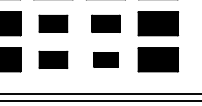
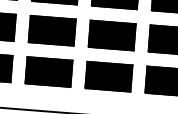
part: (53, 23) -> (52, 30), size x1.43
part: (105, 23) -> (111, 35), size x1.43
part: (53, 59) -> (49, 71), size x1.43
part: (105, 59) -> (108, 76), size x1.67

